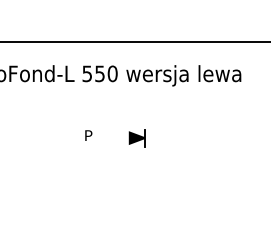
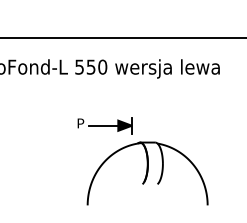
line: (113, 137) -> (103, 125), added
part: (161, 190) -> (147, 173), added

